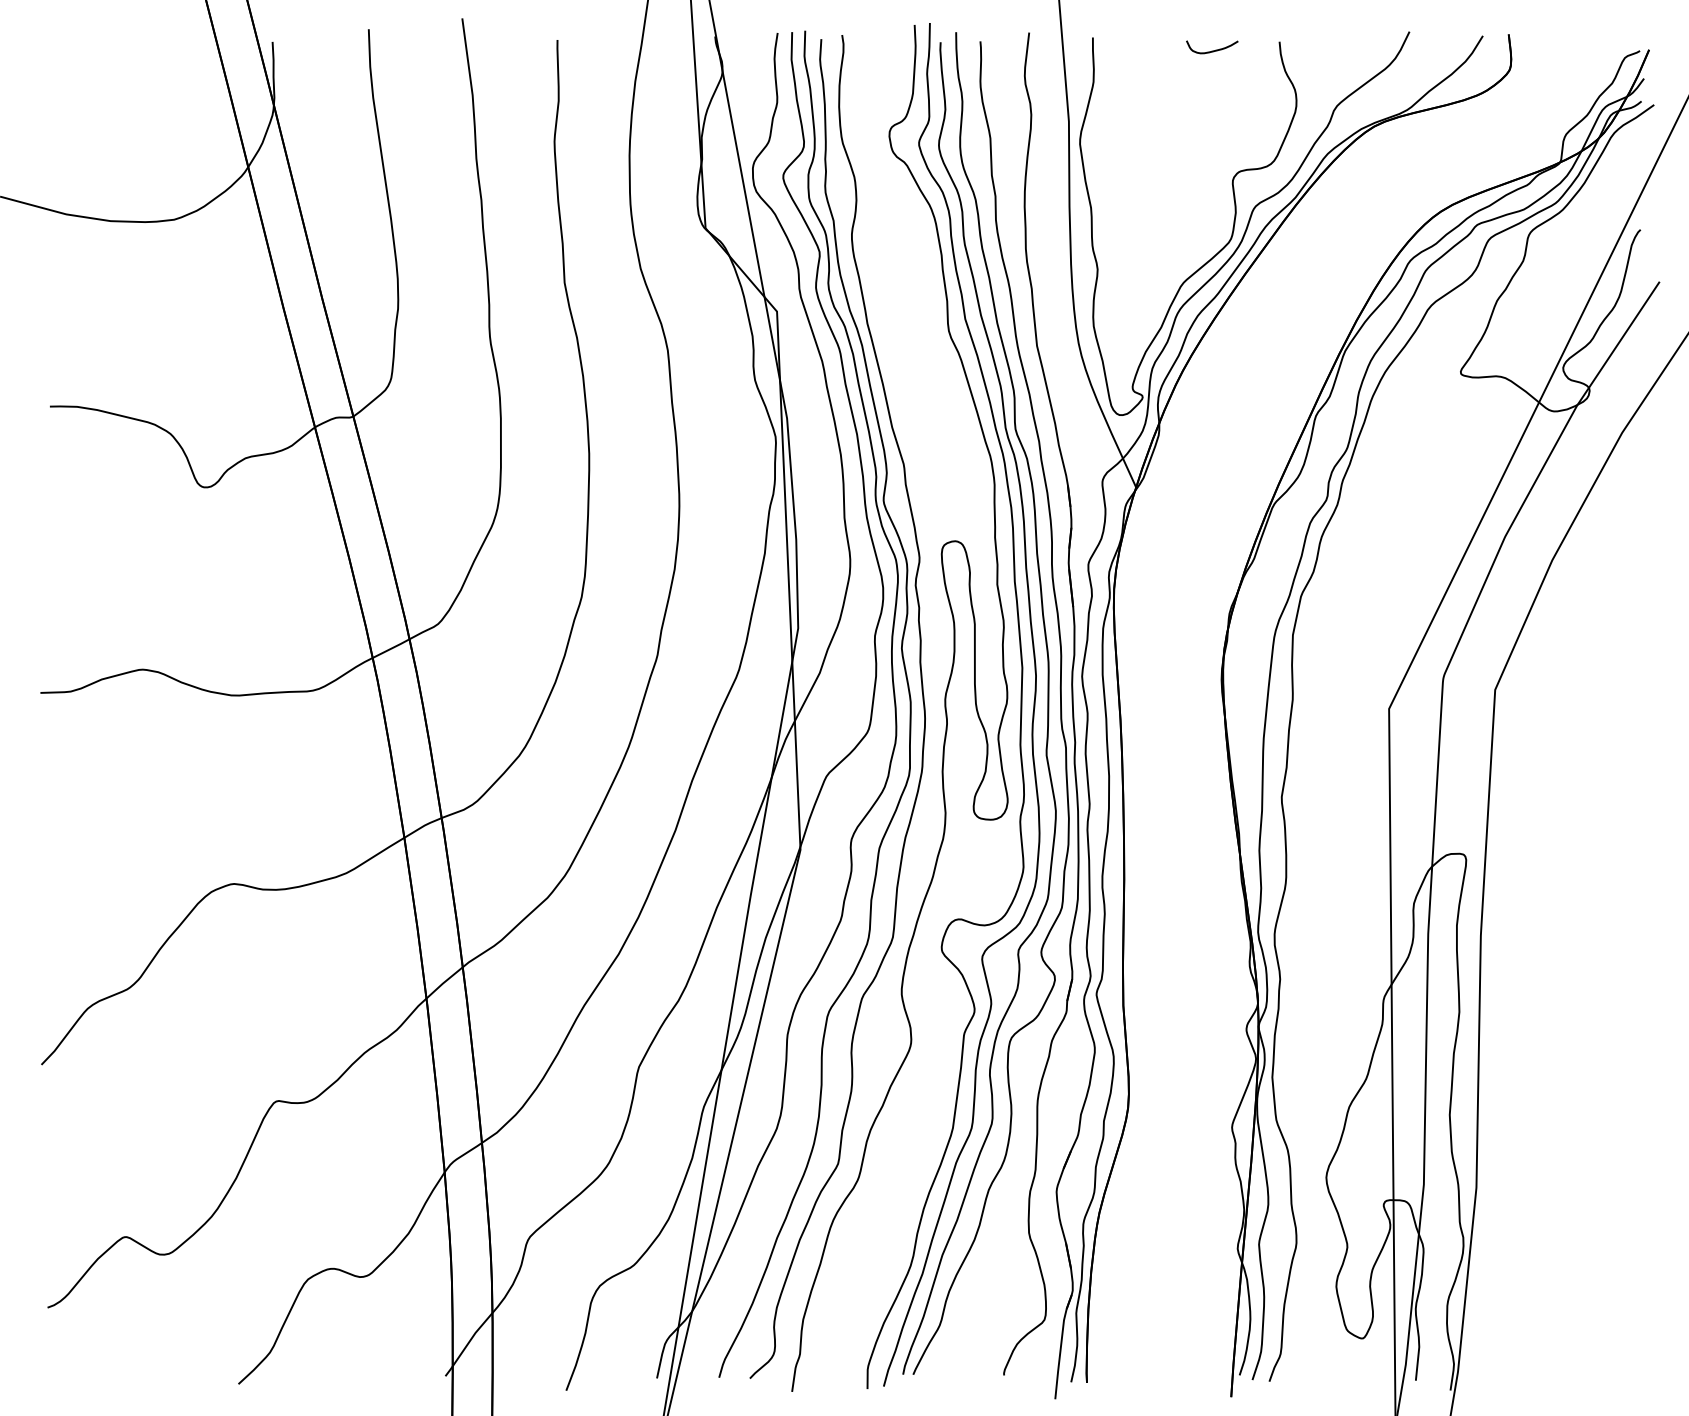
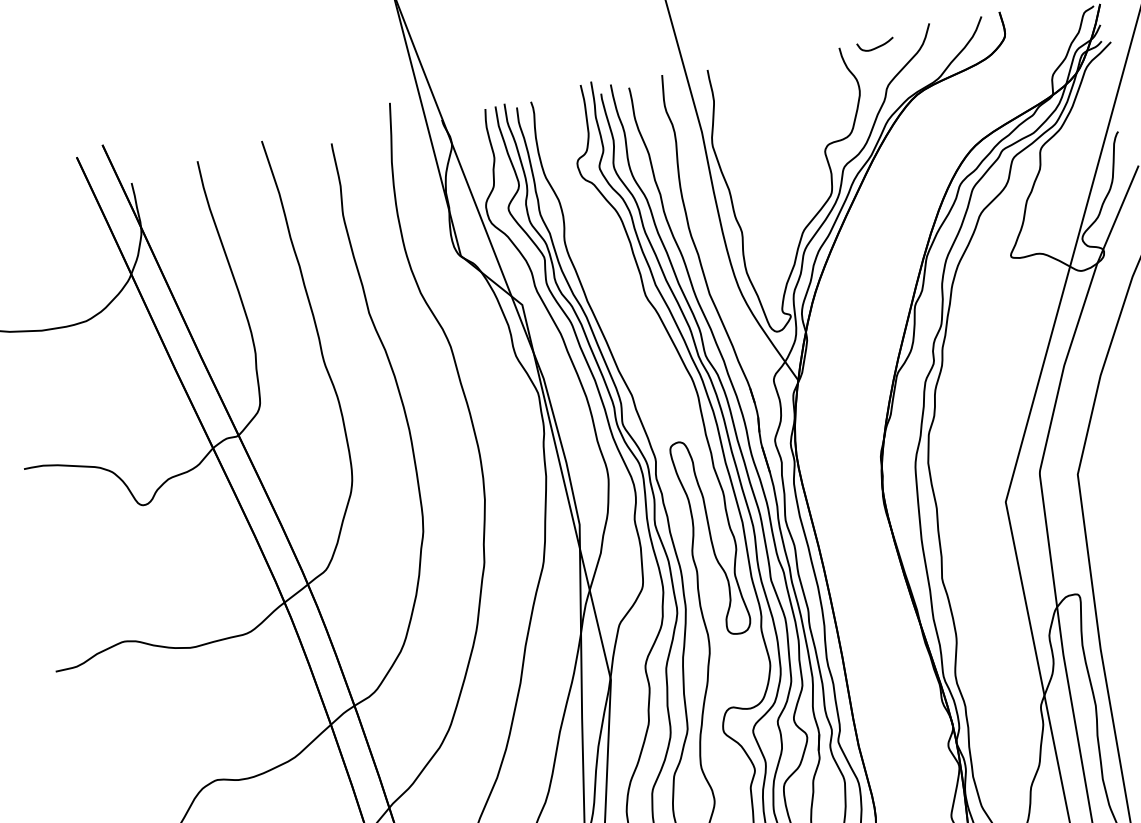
curve: (1212, 50) -> (876, 47), moved

